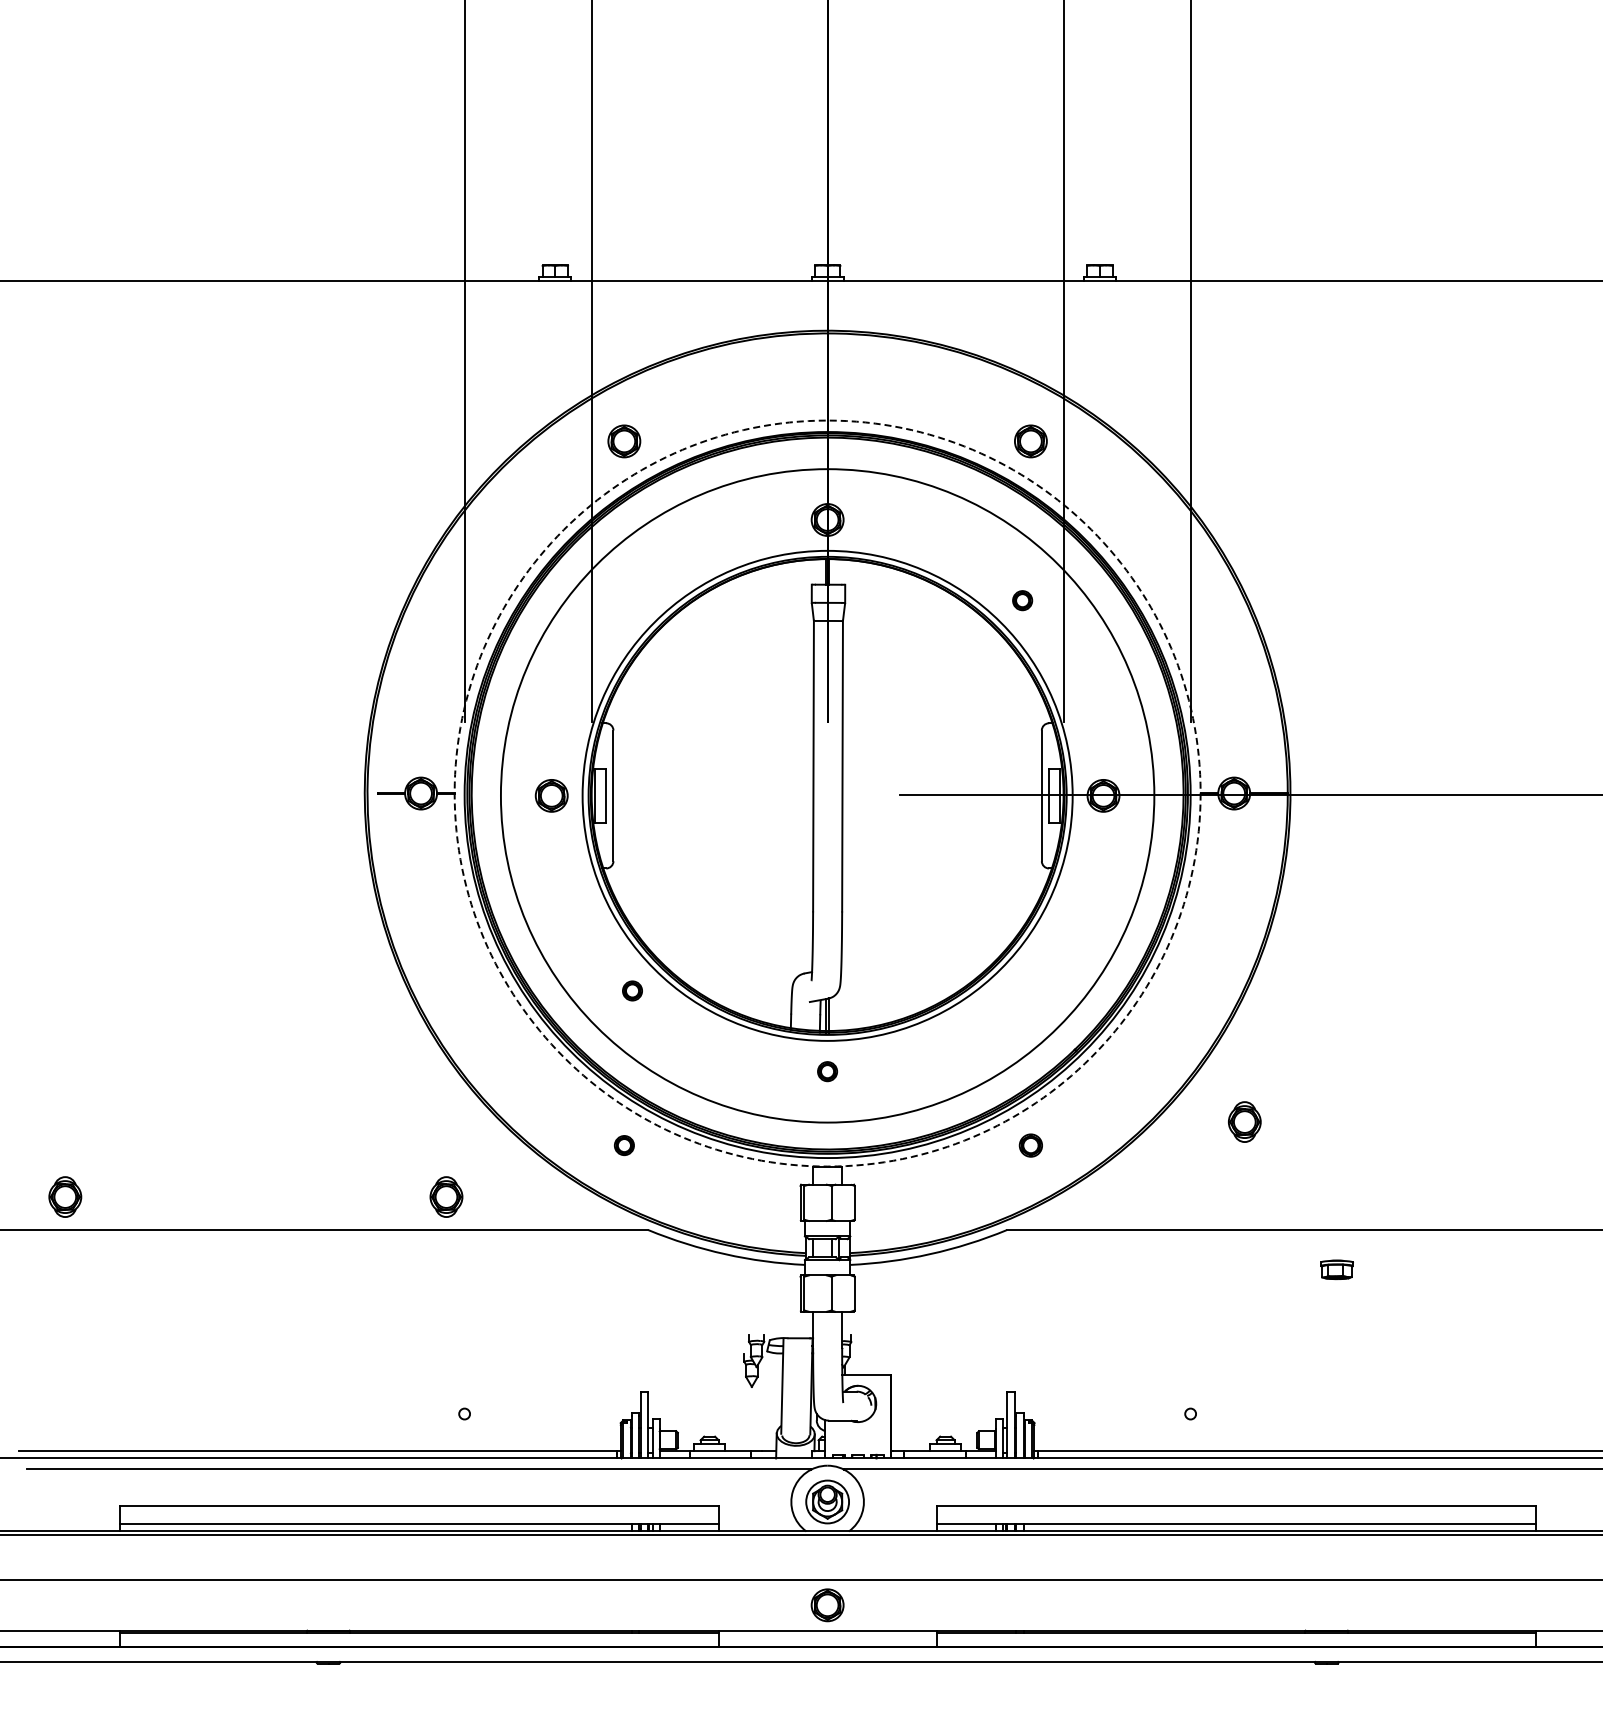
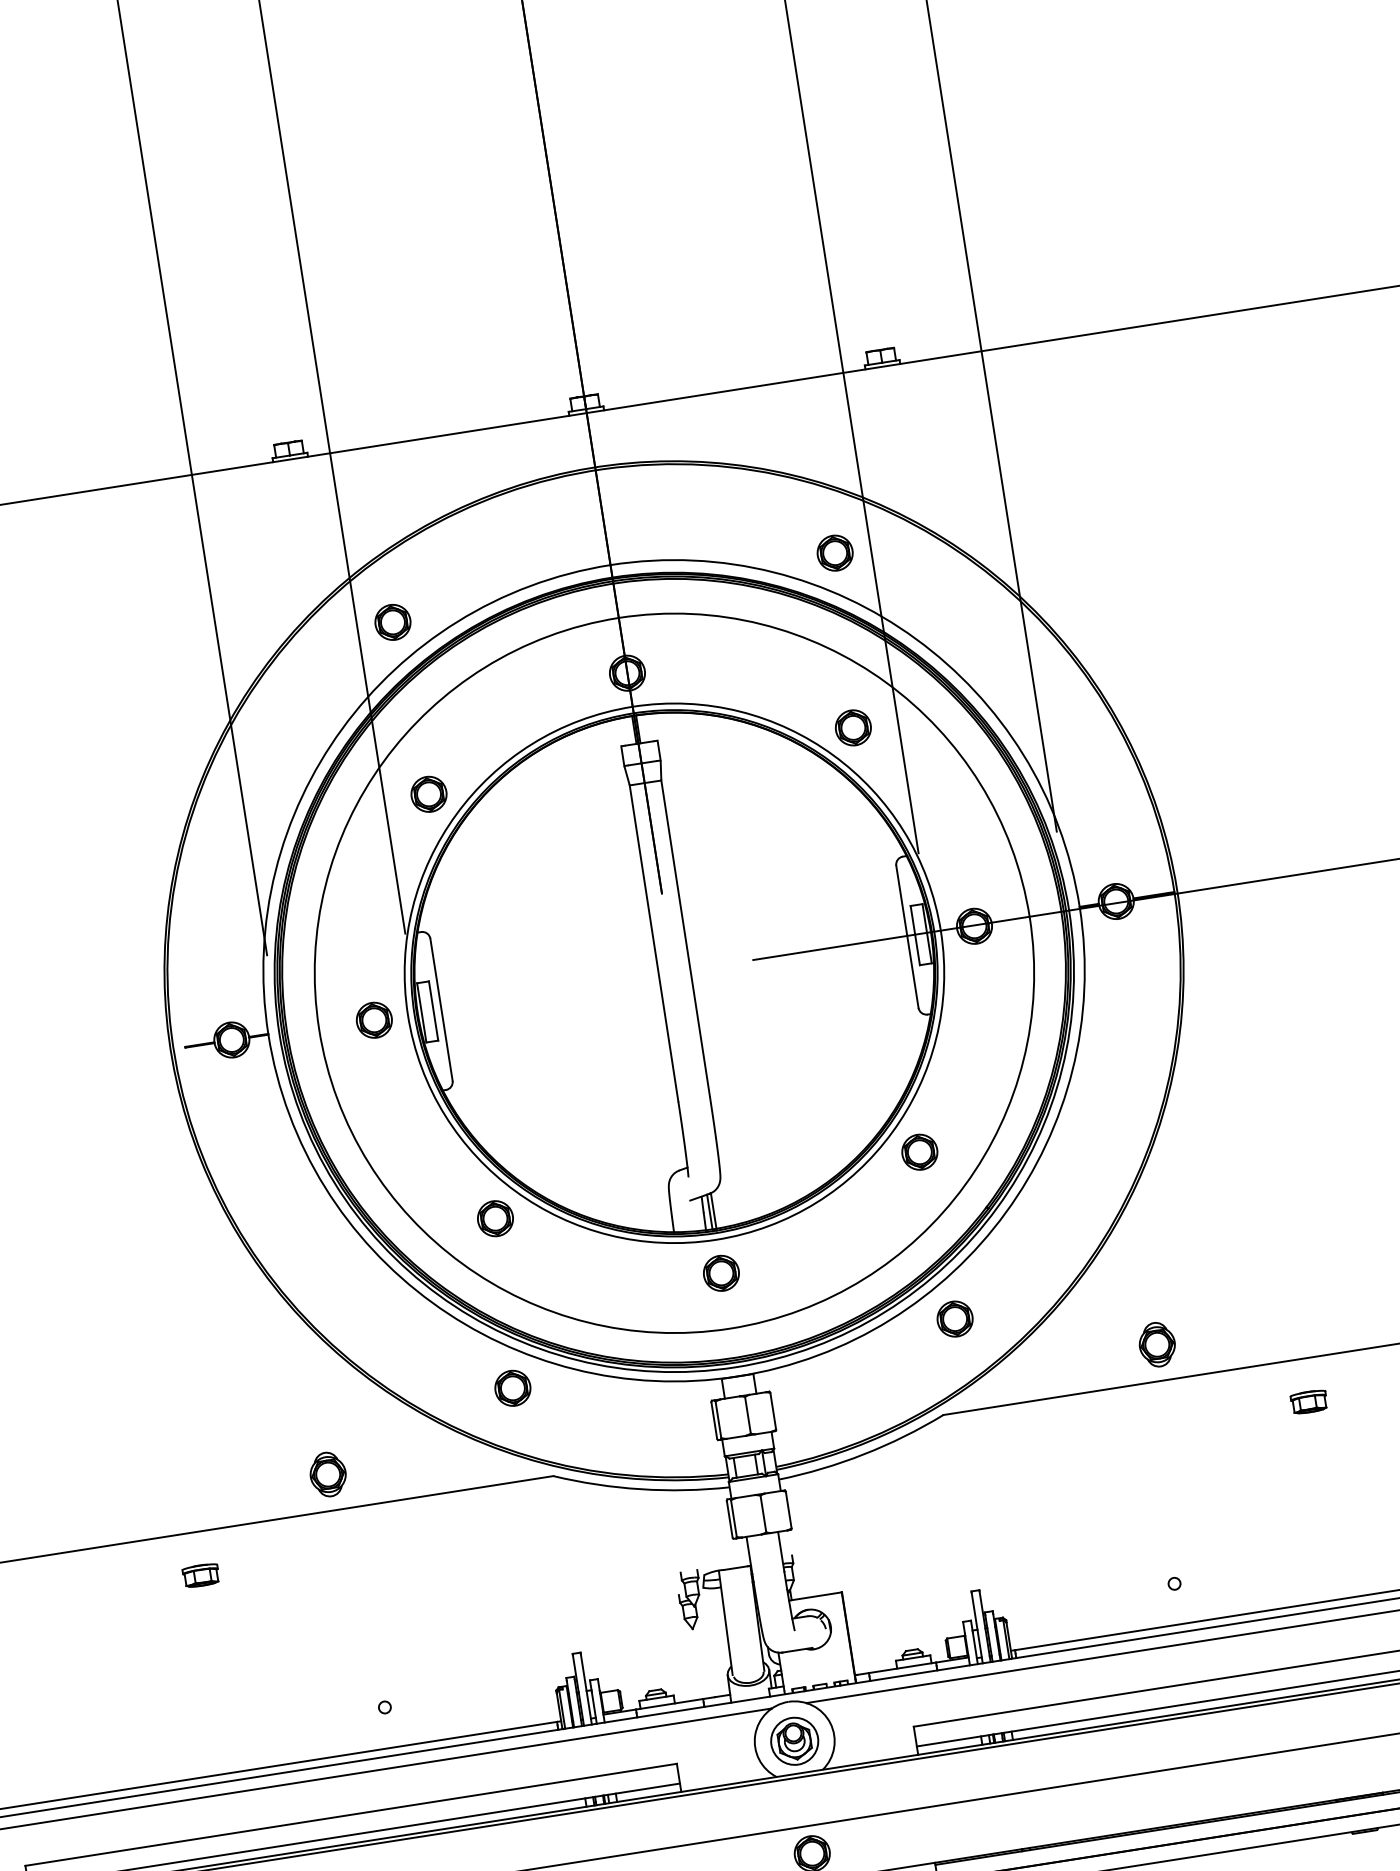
part: (632, 600) -> (428, 794), added
part: (1022, 600) -> (853, 727), size x1.67
circle: (827, 793) -> (673, 970), dashed -> solid
part: (632, 990) -> (495, 1218), size x1.67
part: (1022, 990) -> (919, 1151), added
part: (827, 1071) -> (721, 1273), size x1.67
part: (1244, 1121) -> (1156, 1344), moved
part: (624, 1145) -> (513, 1388), size x1.67
part: (1030, 1145) -> (954, 1319), size x1.43
part: (318, 1269) -> (201, 1575), added

